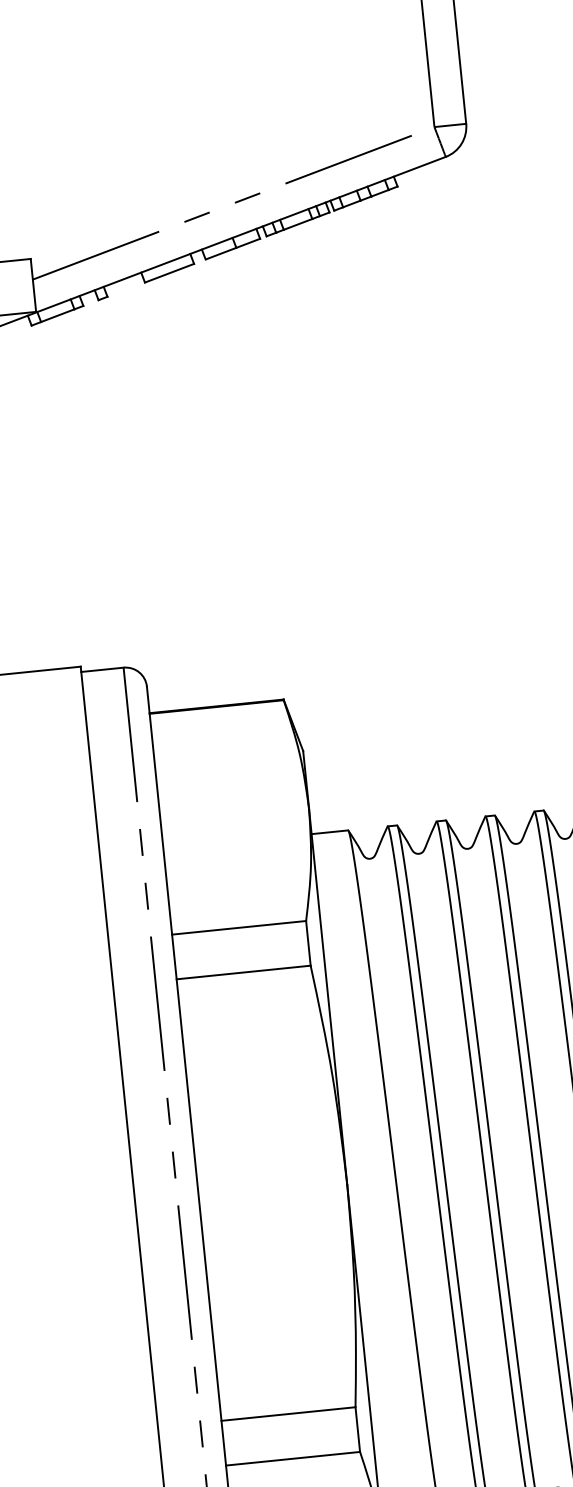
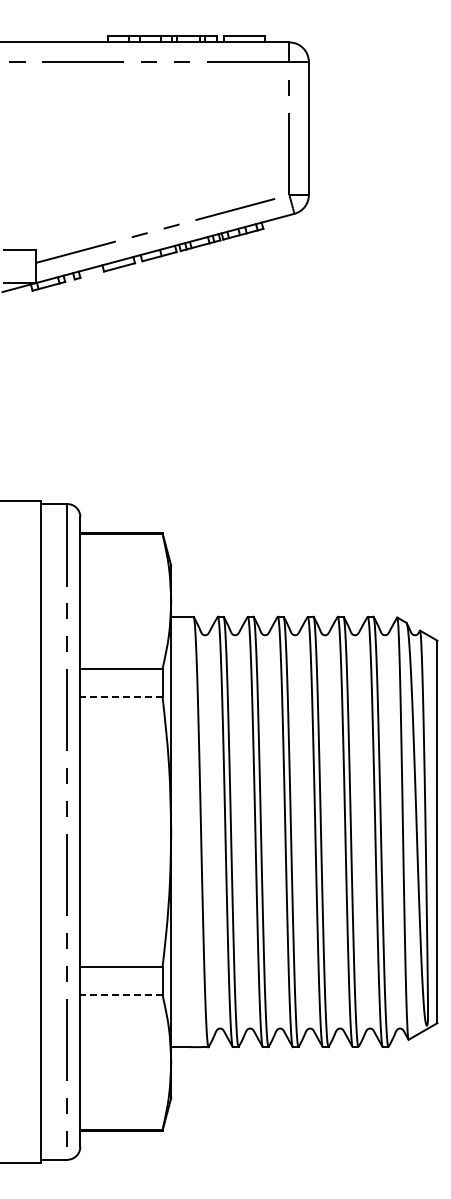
line: (242, 972) -> (120, 696), solid -> dashed
line: (291, 1458) -> (120, 994), solid -> dashed

